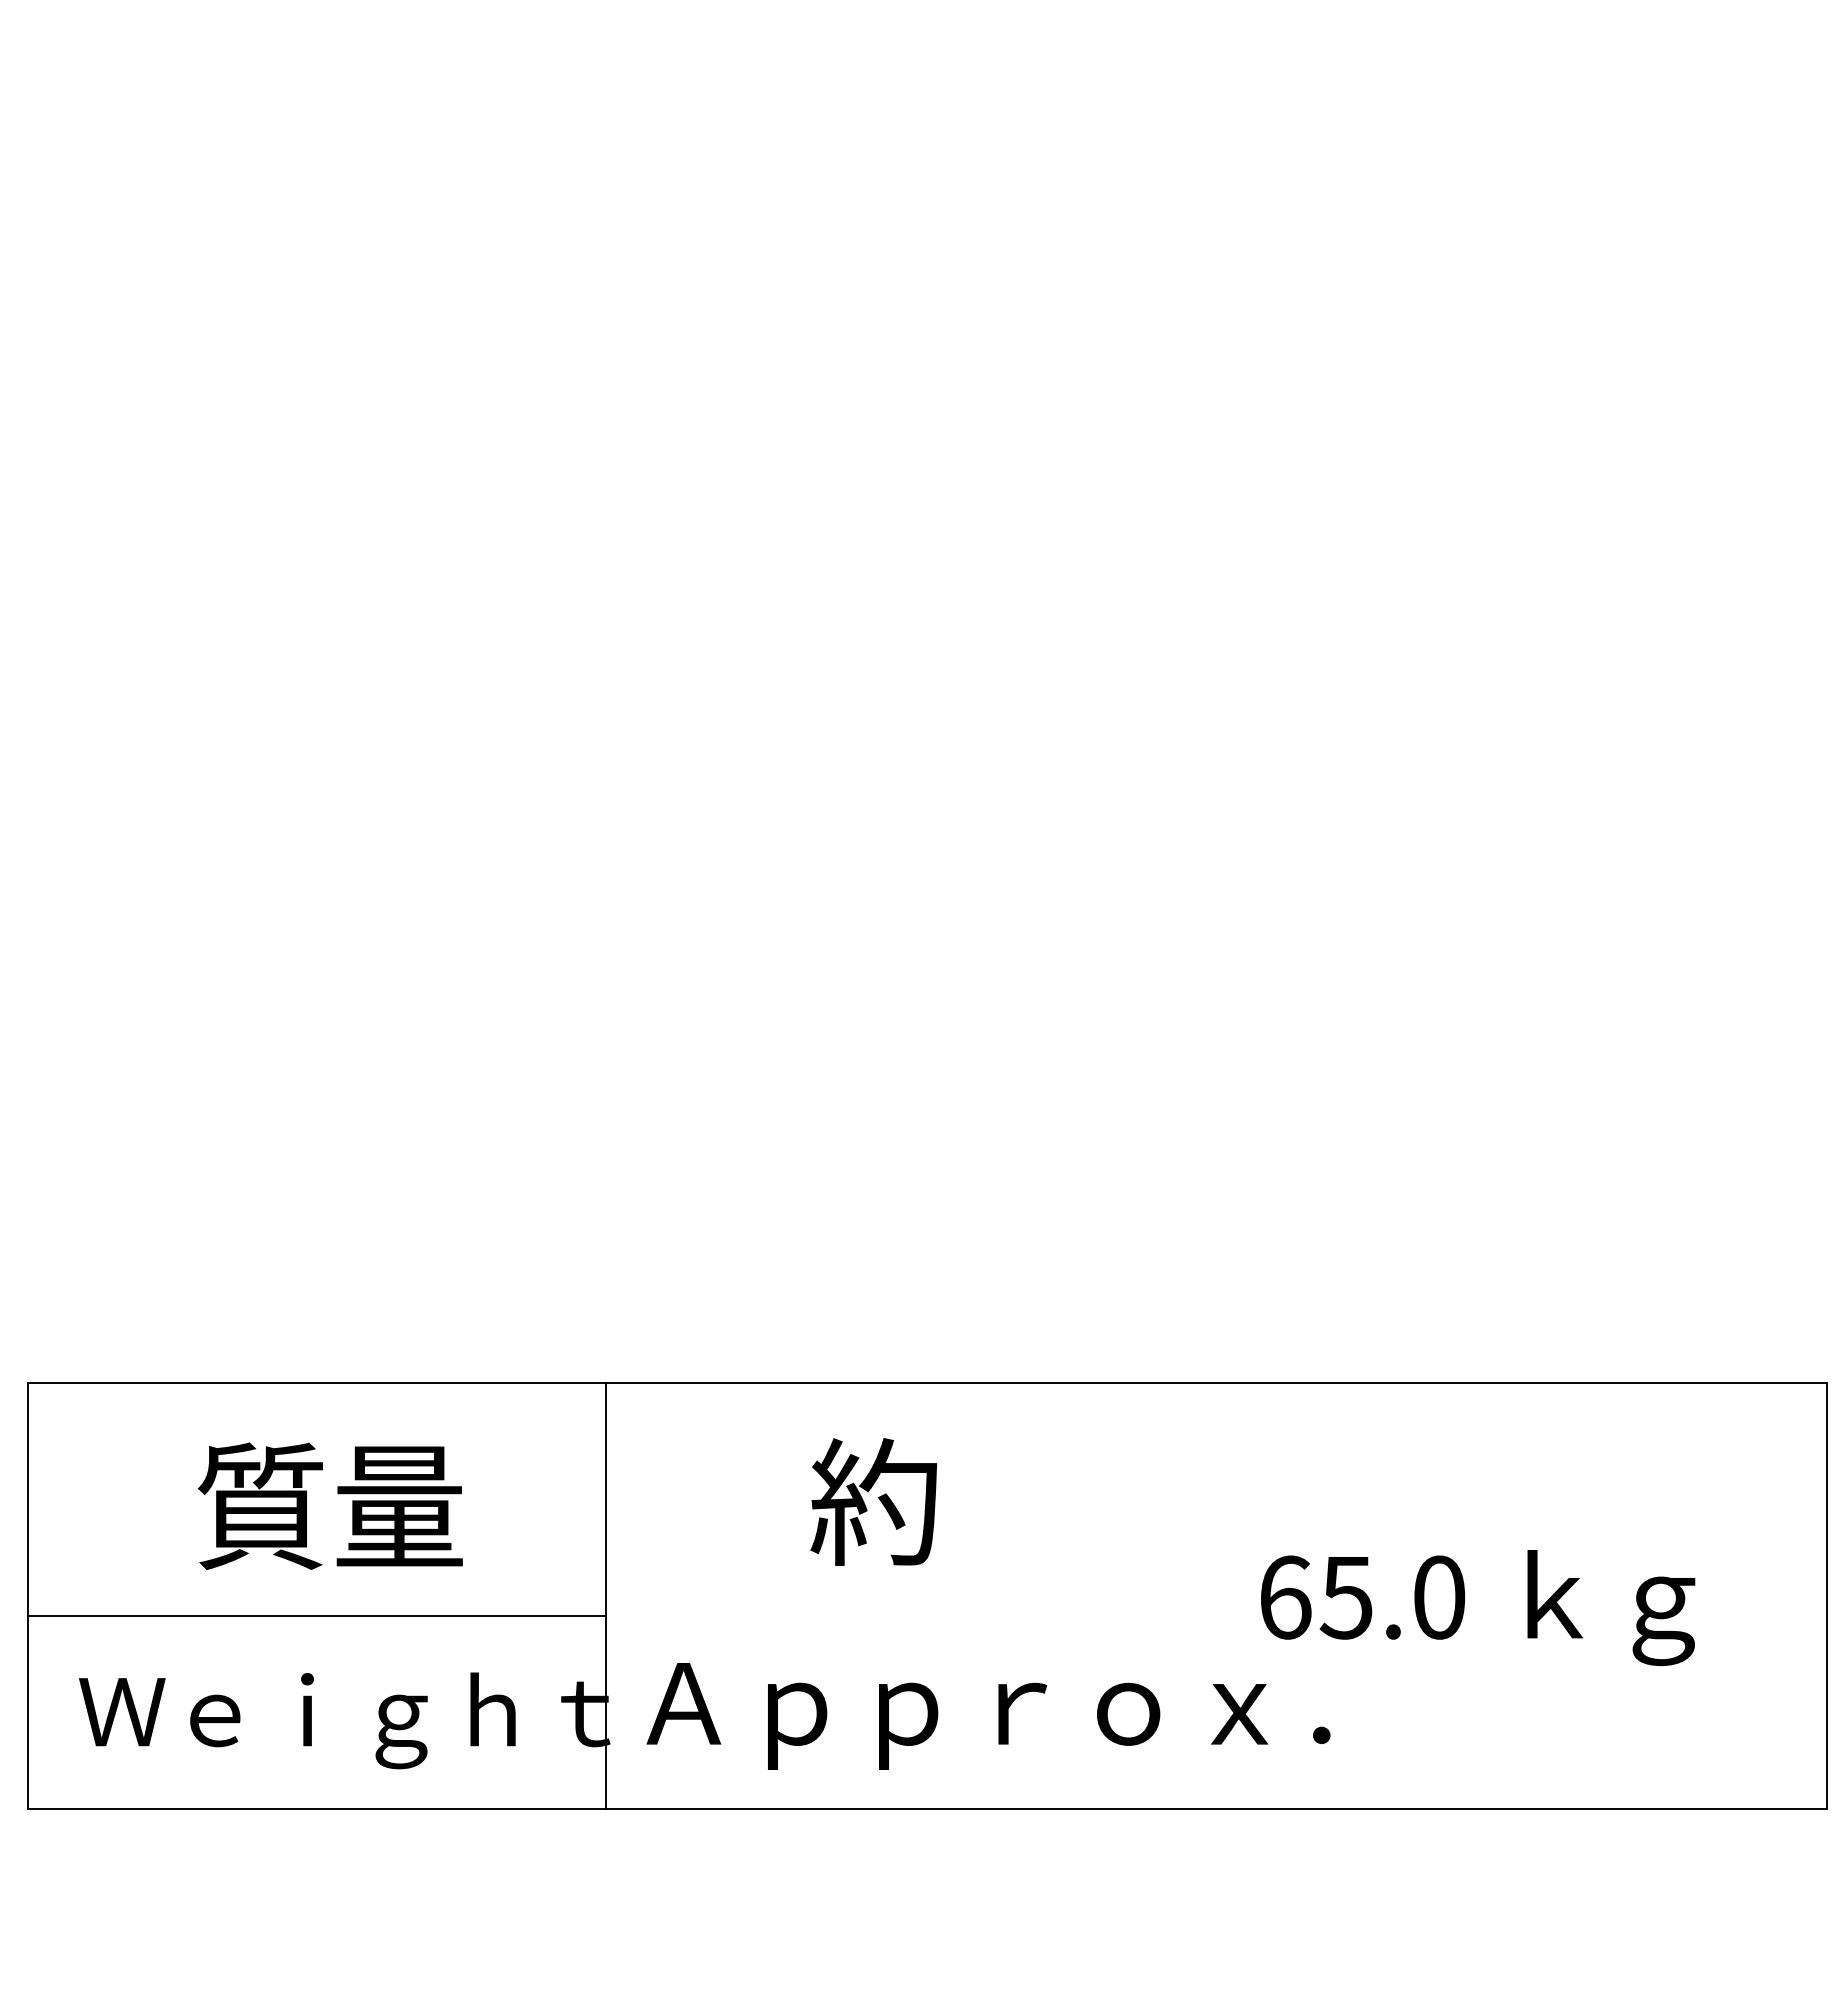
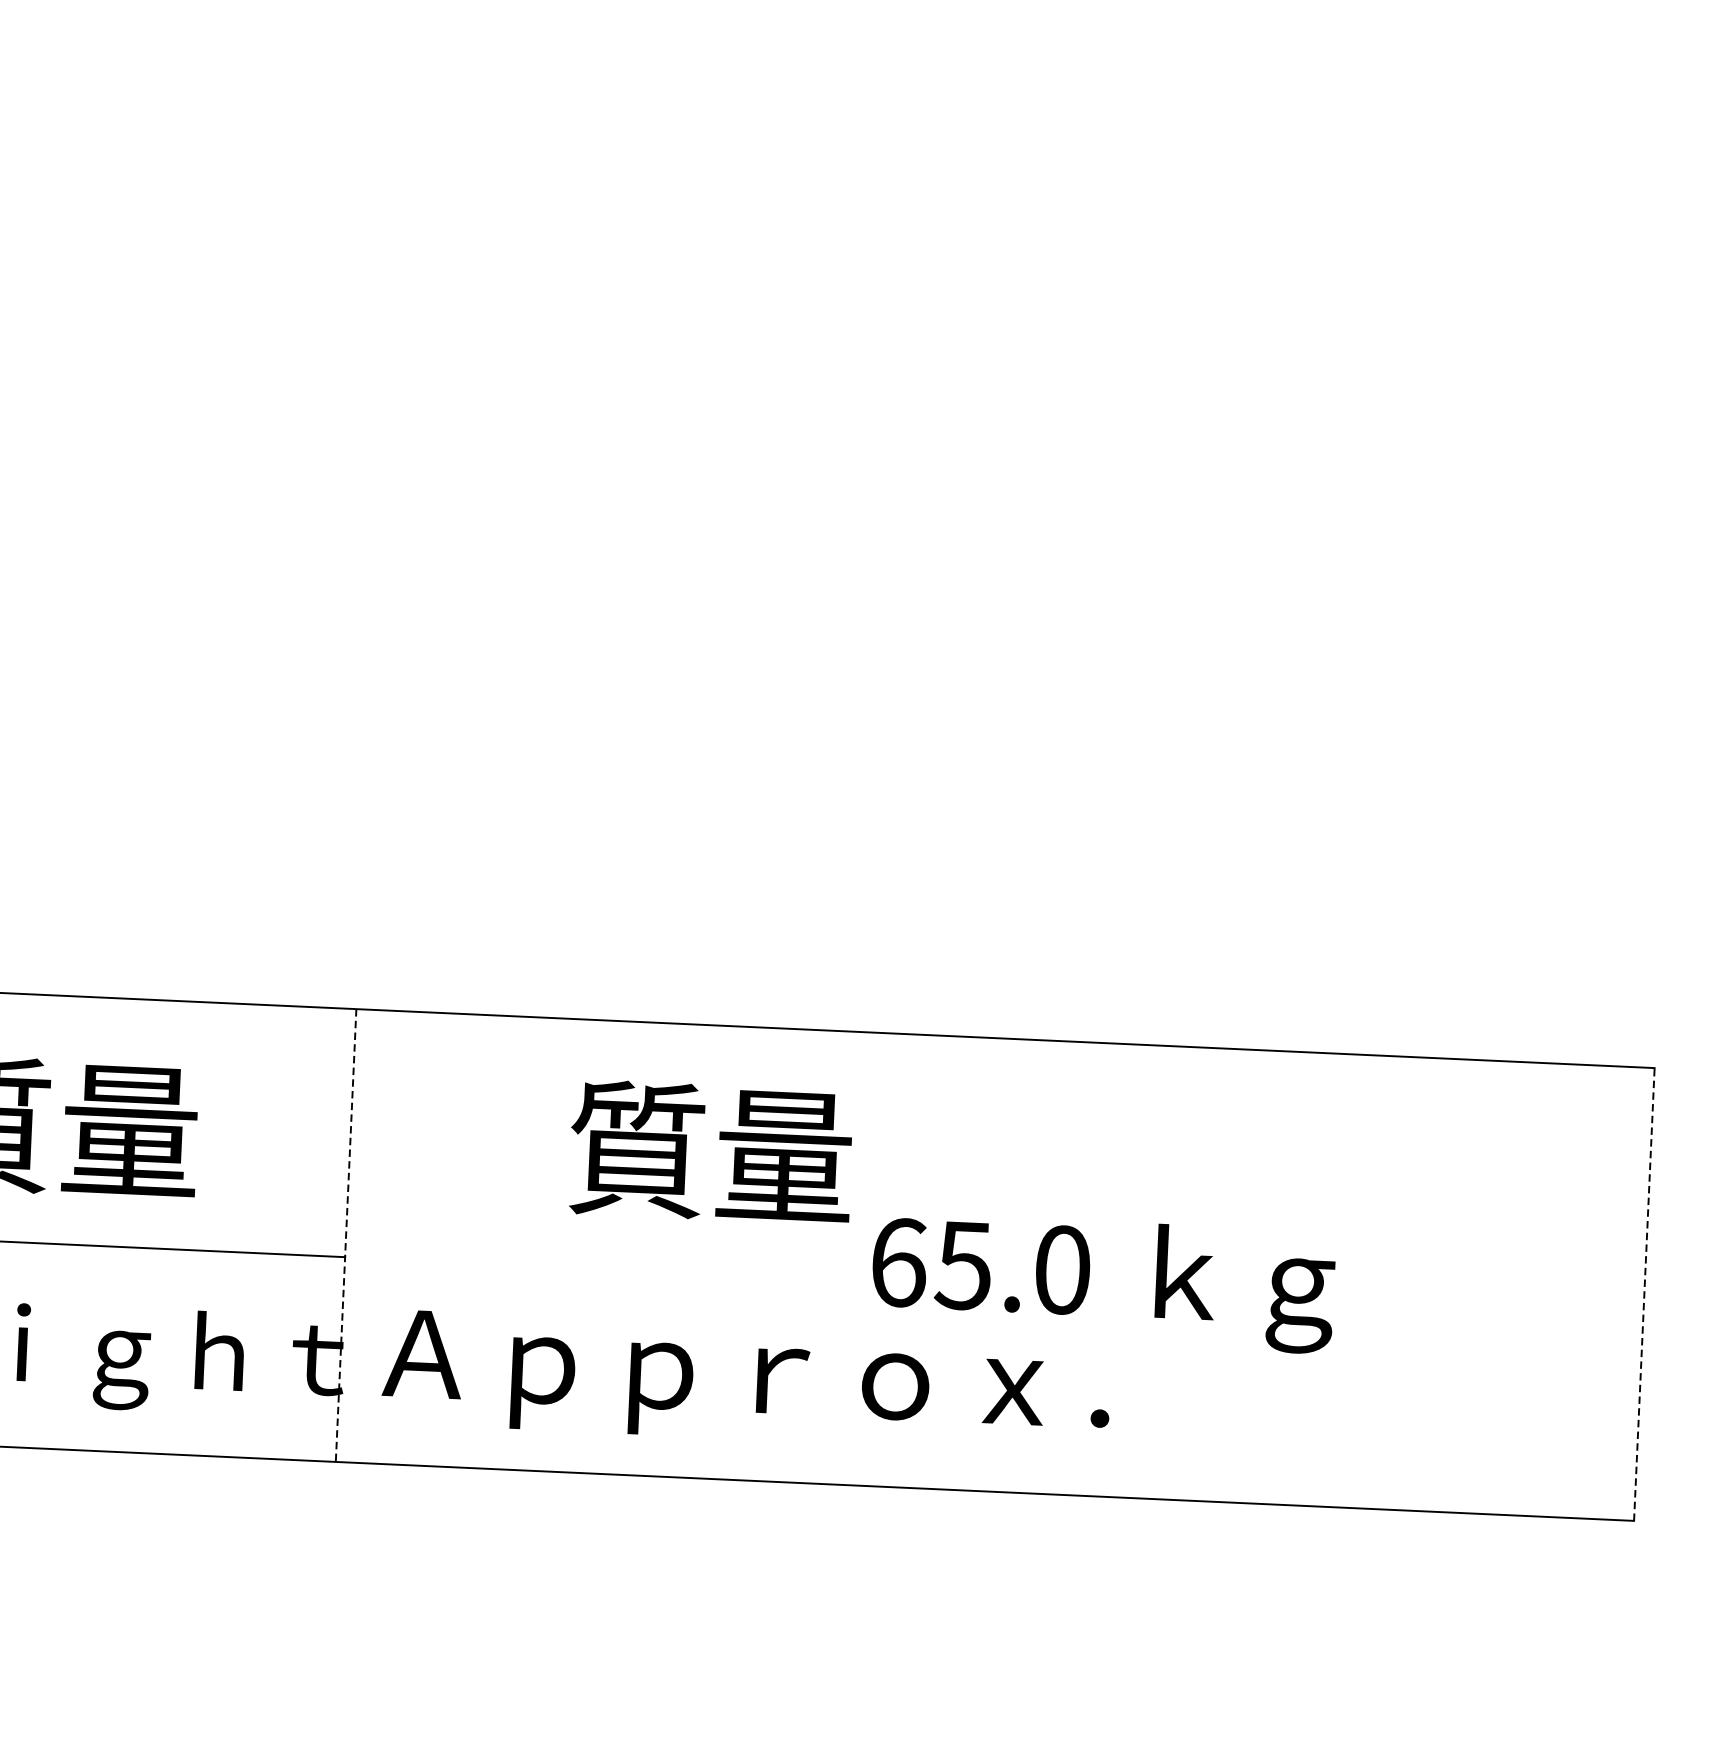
text: (943, 1501) -> (709, 1151), 約 -> 質量
line: (606, 1595) -> (346, 1235), solid -> dashed
line: (1827, 1595) -> (1644, 1294), solid -> dashed
text: (1478, 1607) -> (1103, 1282), moved

